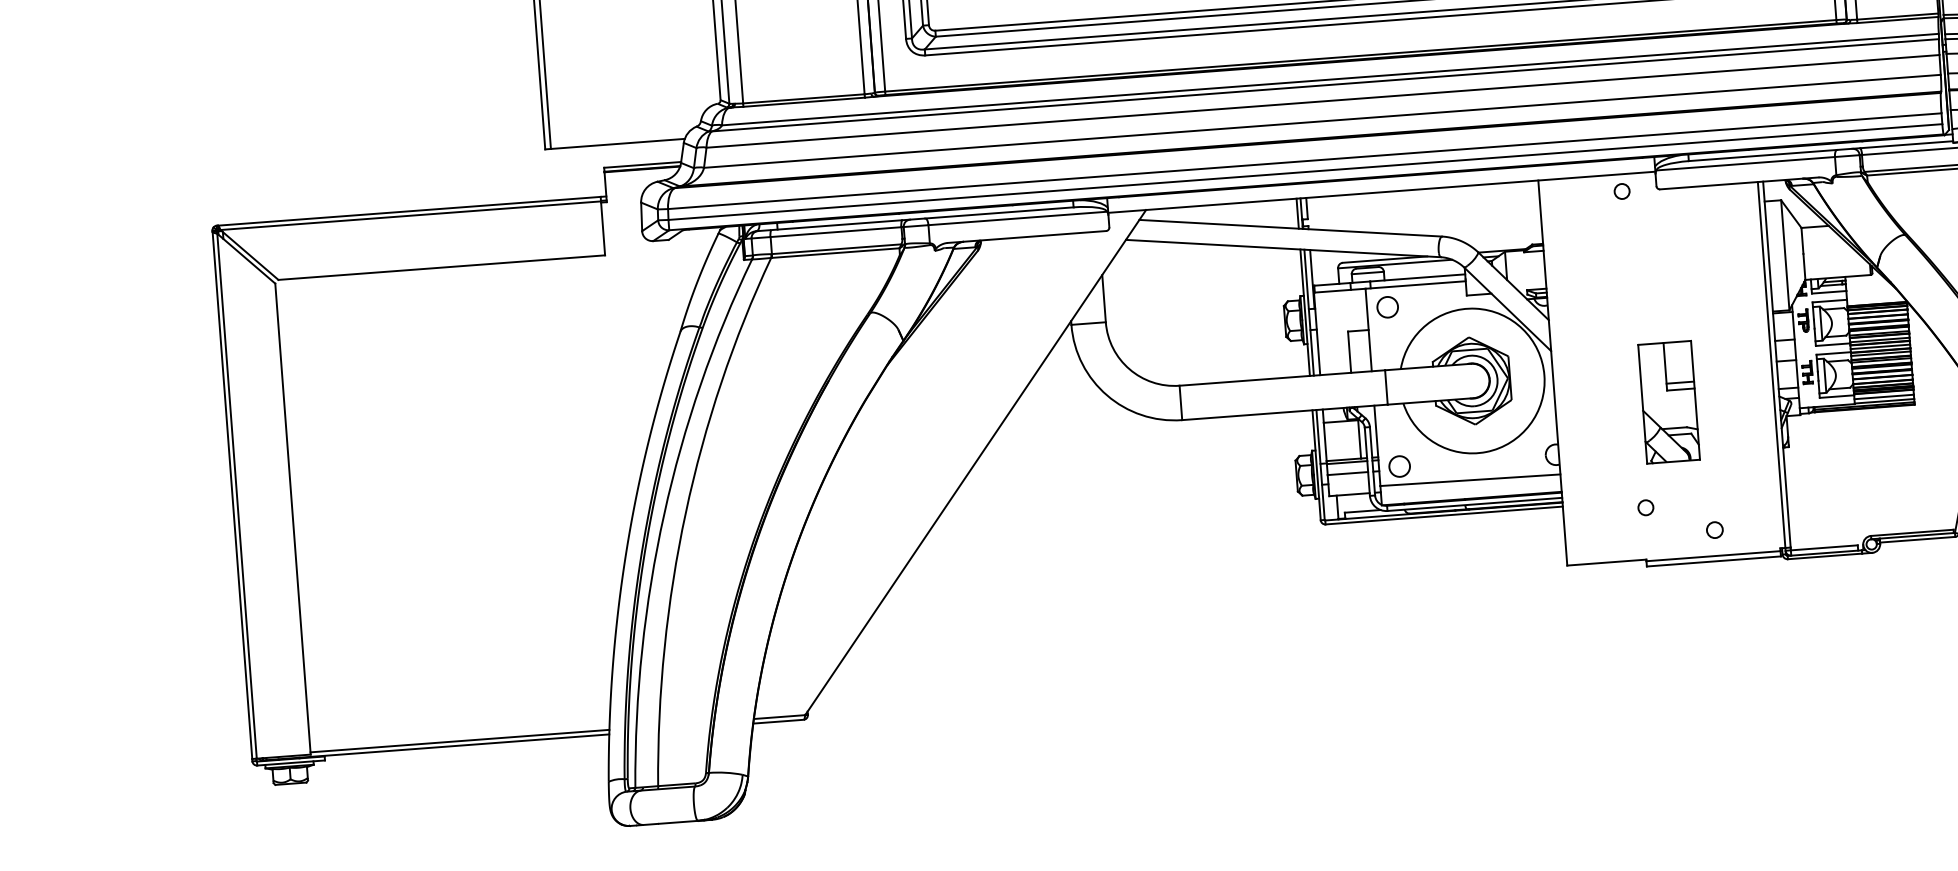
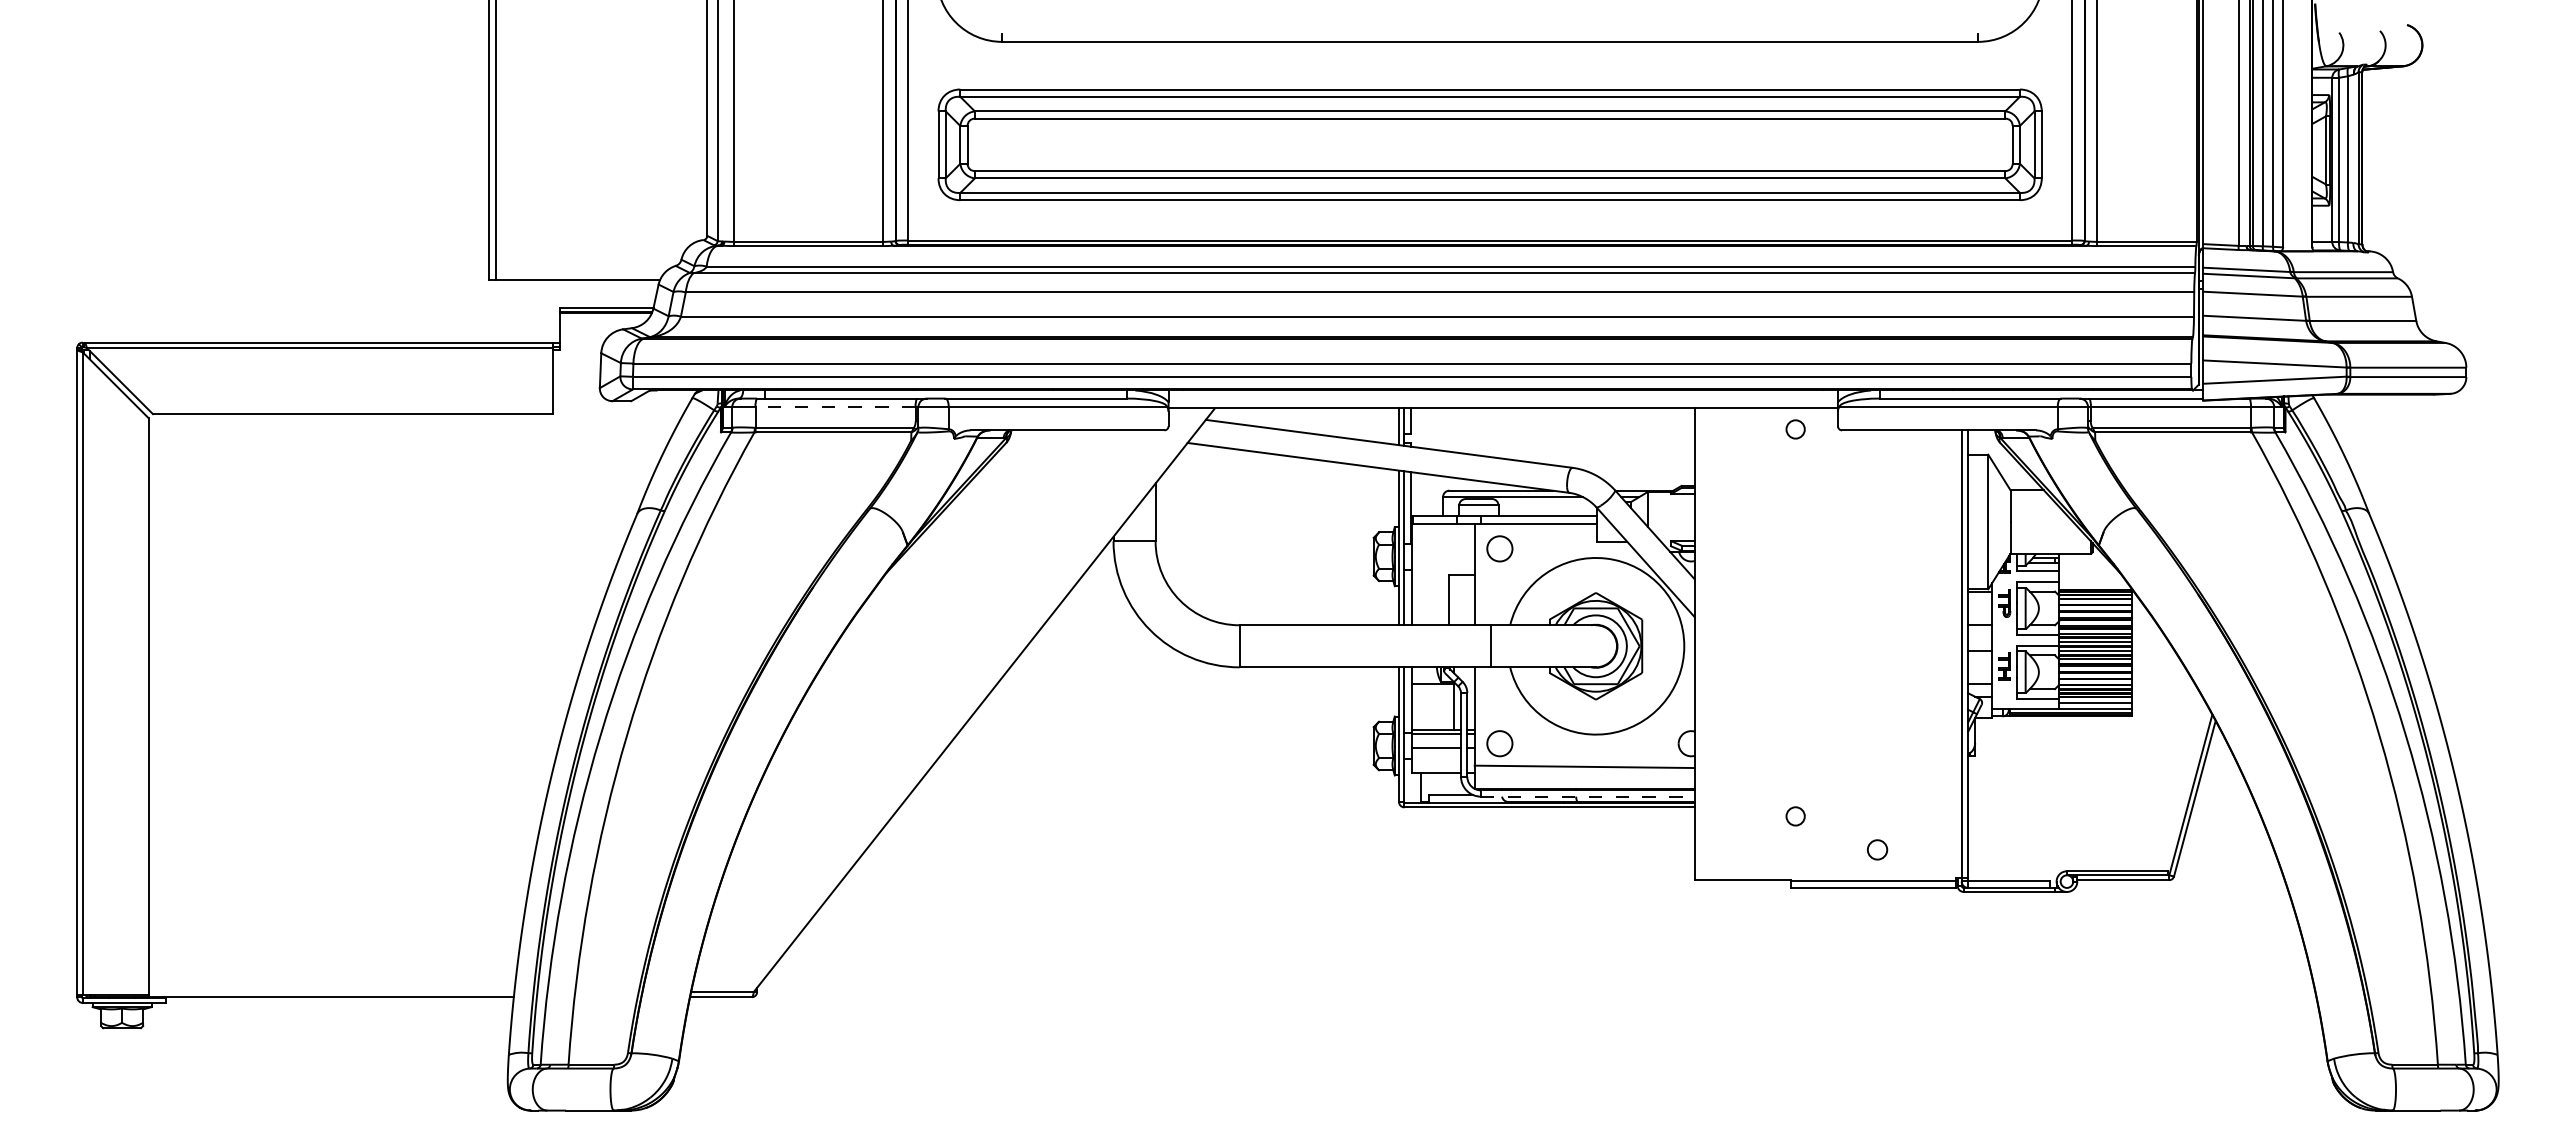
line: (835, 232) -> (835, 407), solid -> dashed
part: (1669, 402) -> (1833, 690), removed
line: (1474, 504) -> (1587, 796), solid -> dashed
line: (459, 740) -> (331, 991), removed

